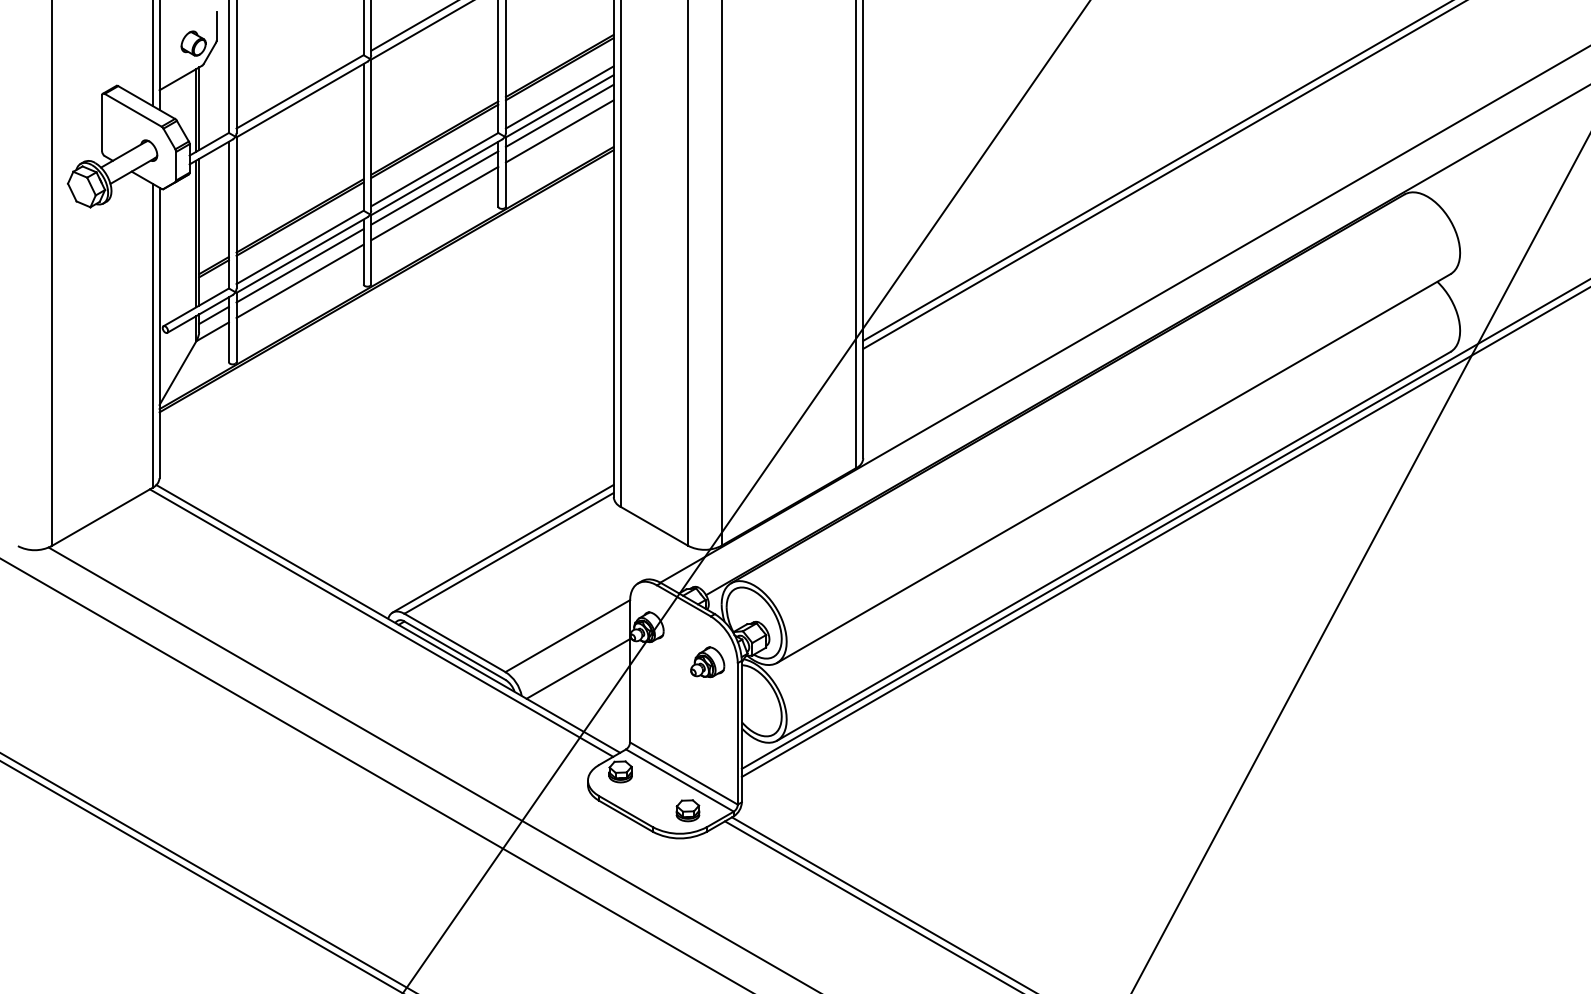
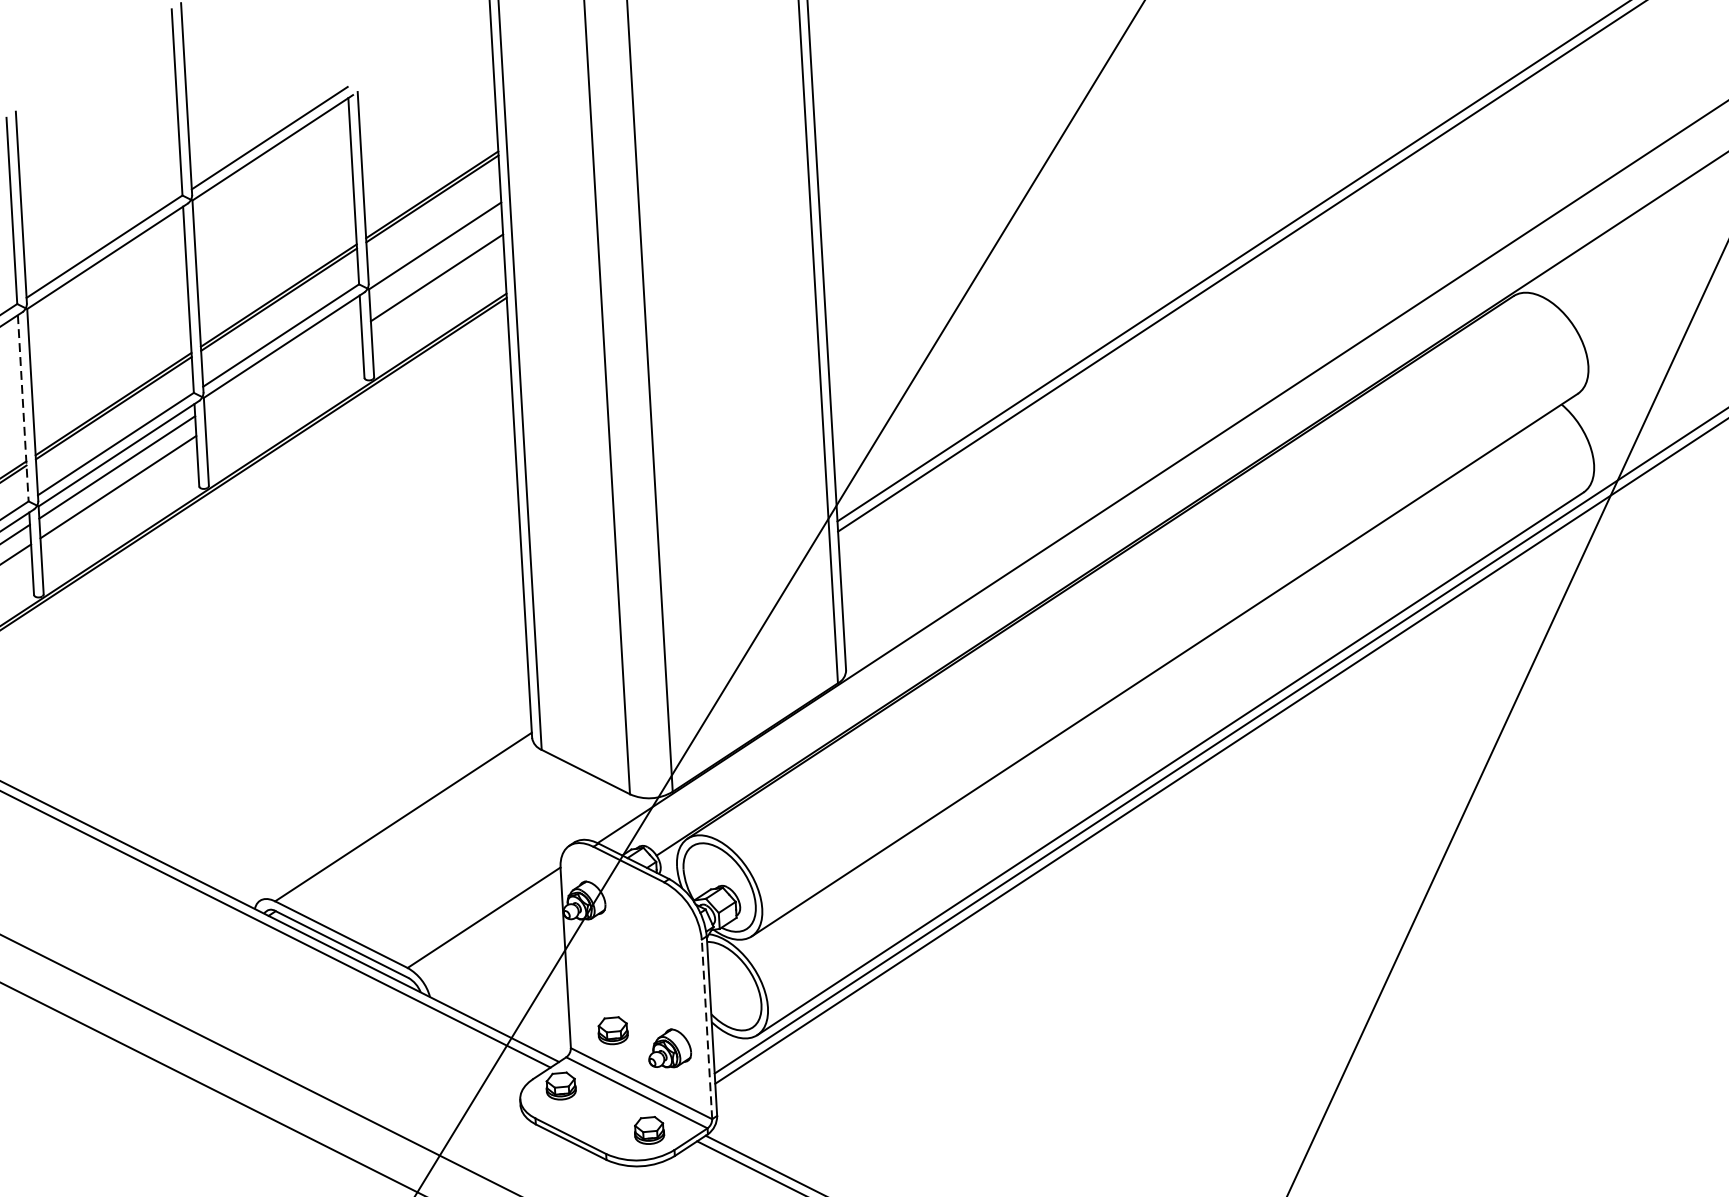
line: (559, 97) -> (434, 234), removed
line: (559, 115) -> (435, 257), removed
line: (434, 187) -> (282, 358), removed
line: (434, 203) -> (283, 378), removed
line: (228, 215) -> (22, 408), solid -> dashed
line: (502, 548) -> (394, 811), removed
part: (707, 662) -> (669, 1048), moved
line: (578, 668) -> (500, 958), removed
part: (663, 730) -> (612, 1030), added
line: (737, 733) -> (706, 1028), solid -> dashed

